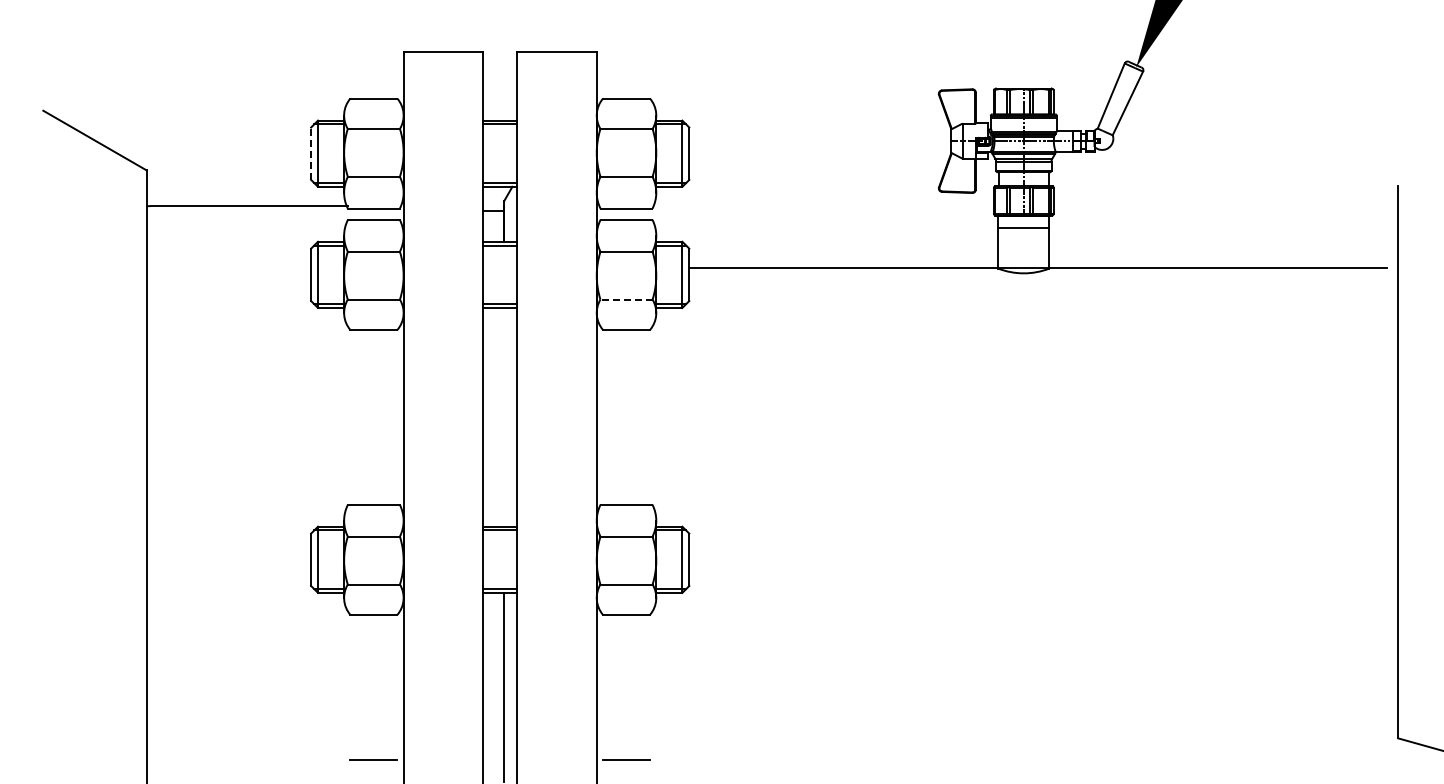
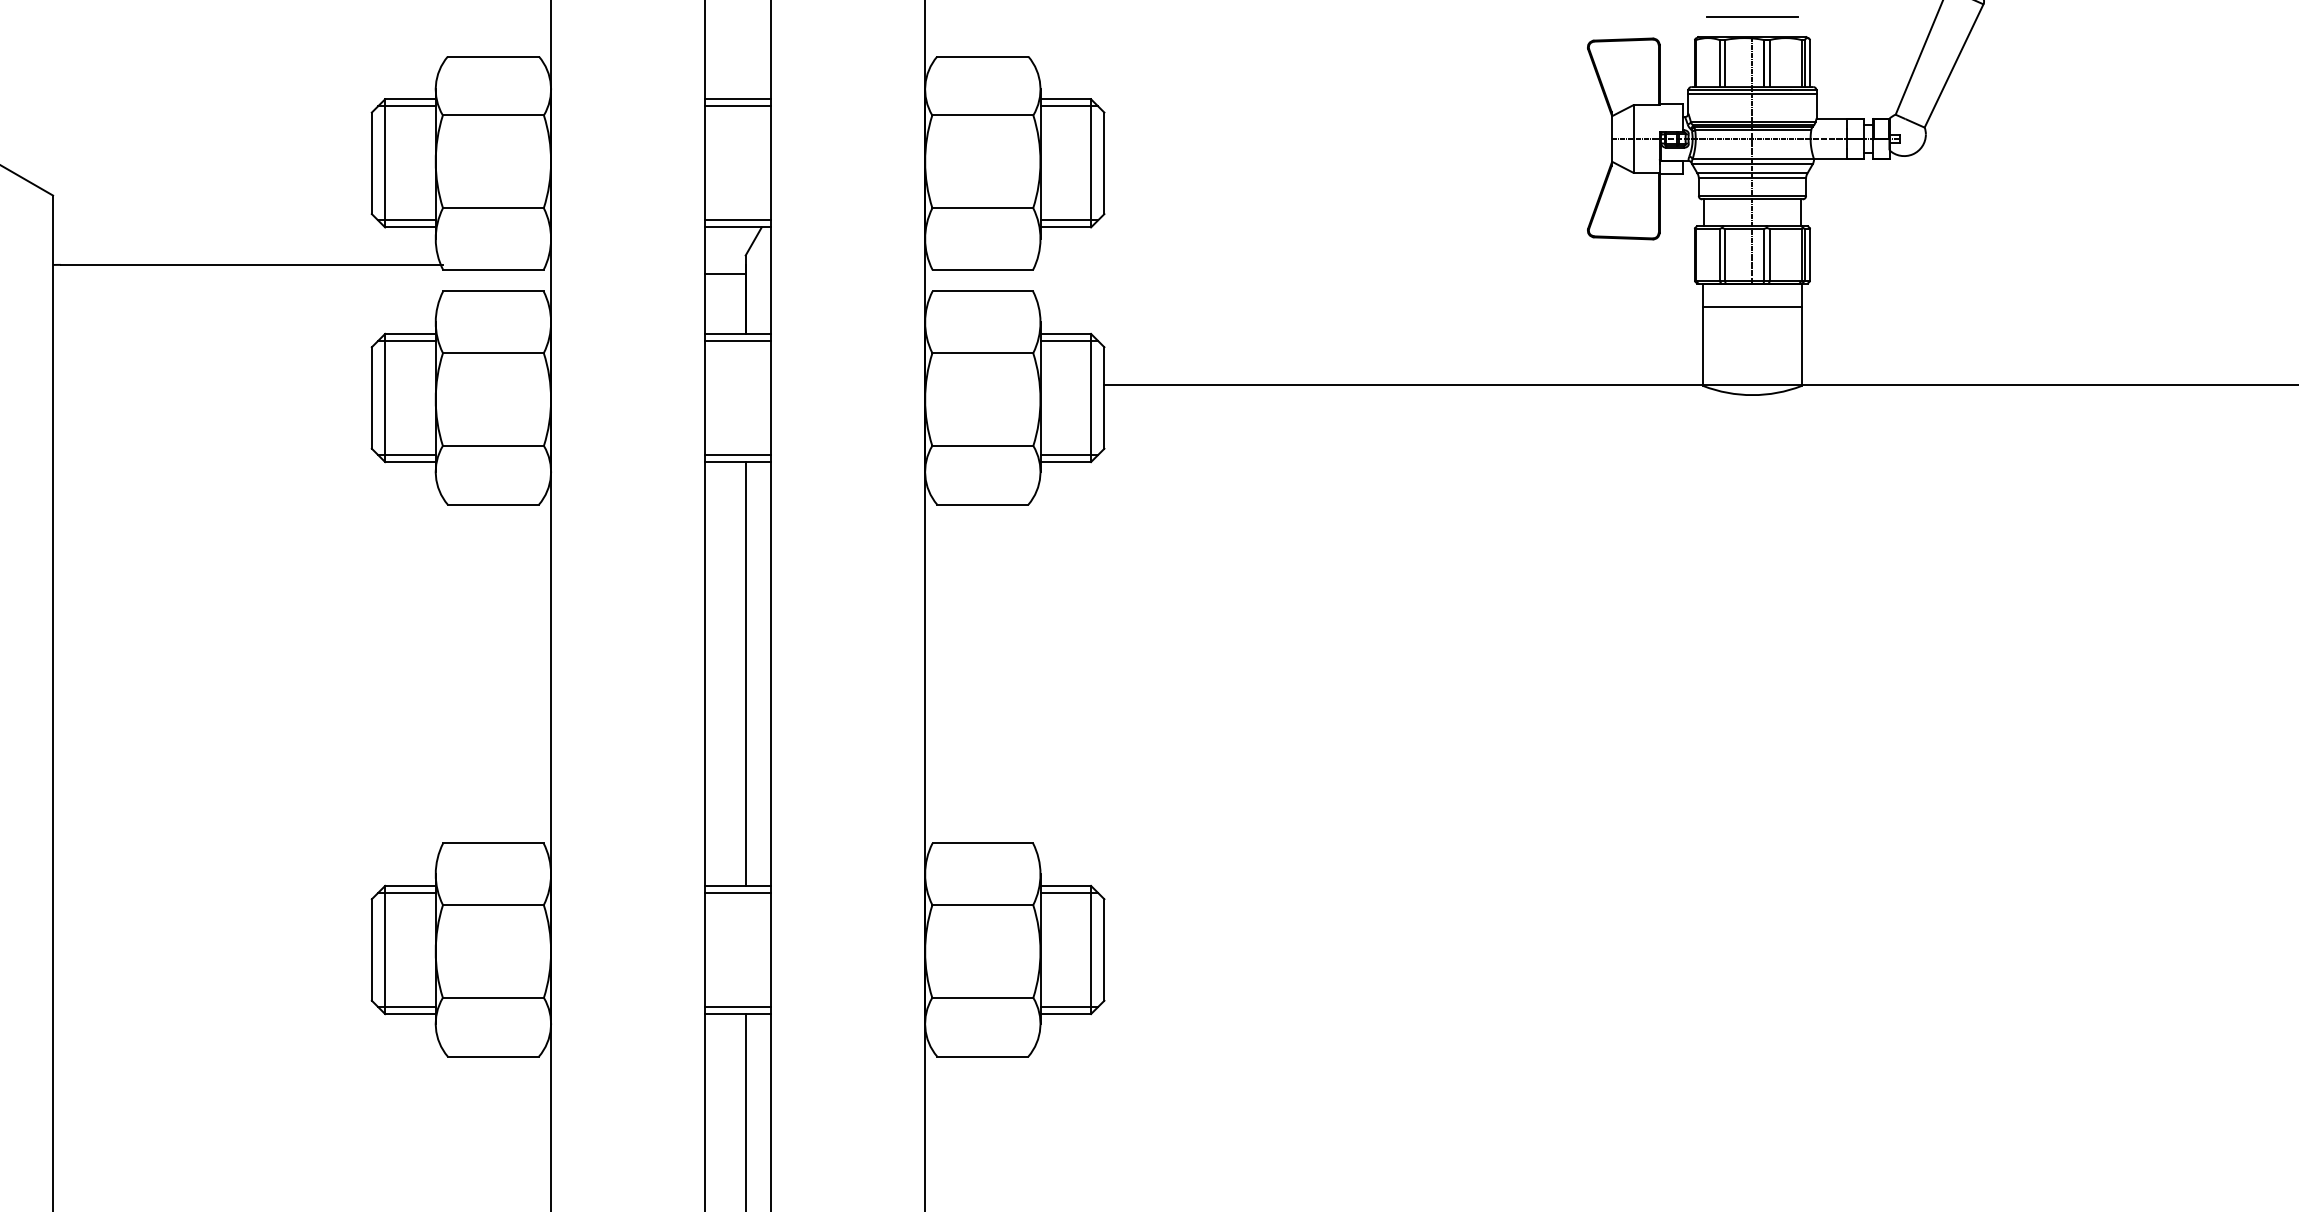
line: (1023, 77) -> (1751, 15), added
line: (311, 153) -> (372, 162), dashed -> solid
line: (626, 299) -> (982, 445), dashed -> solid
line: (504, 416) -> (746, 672), added

